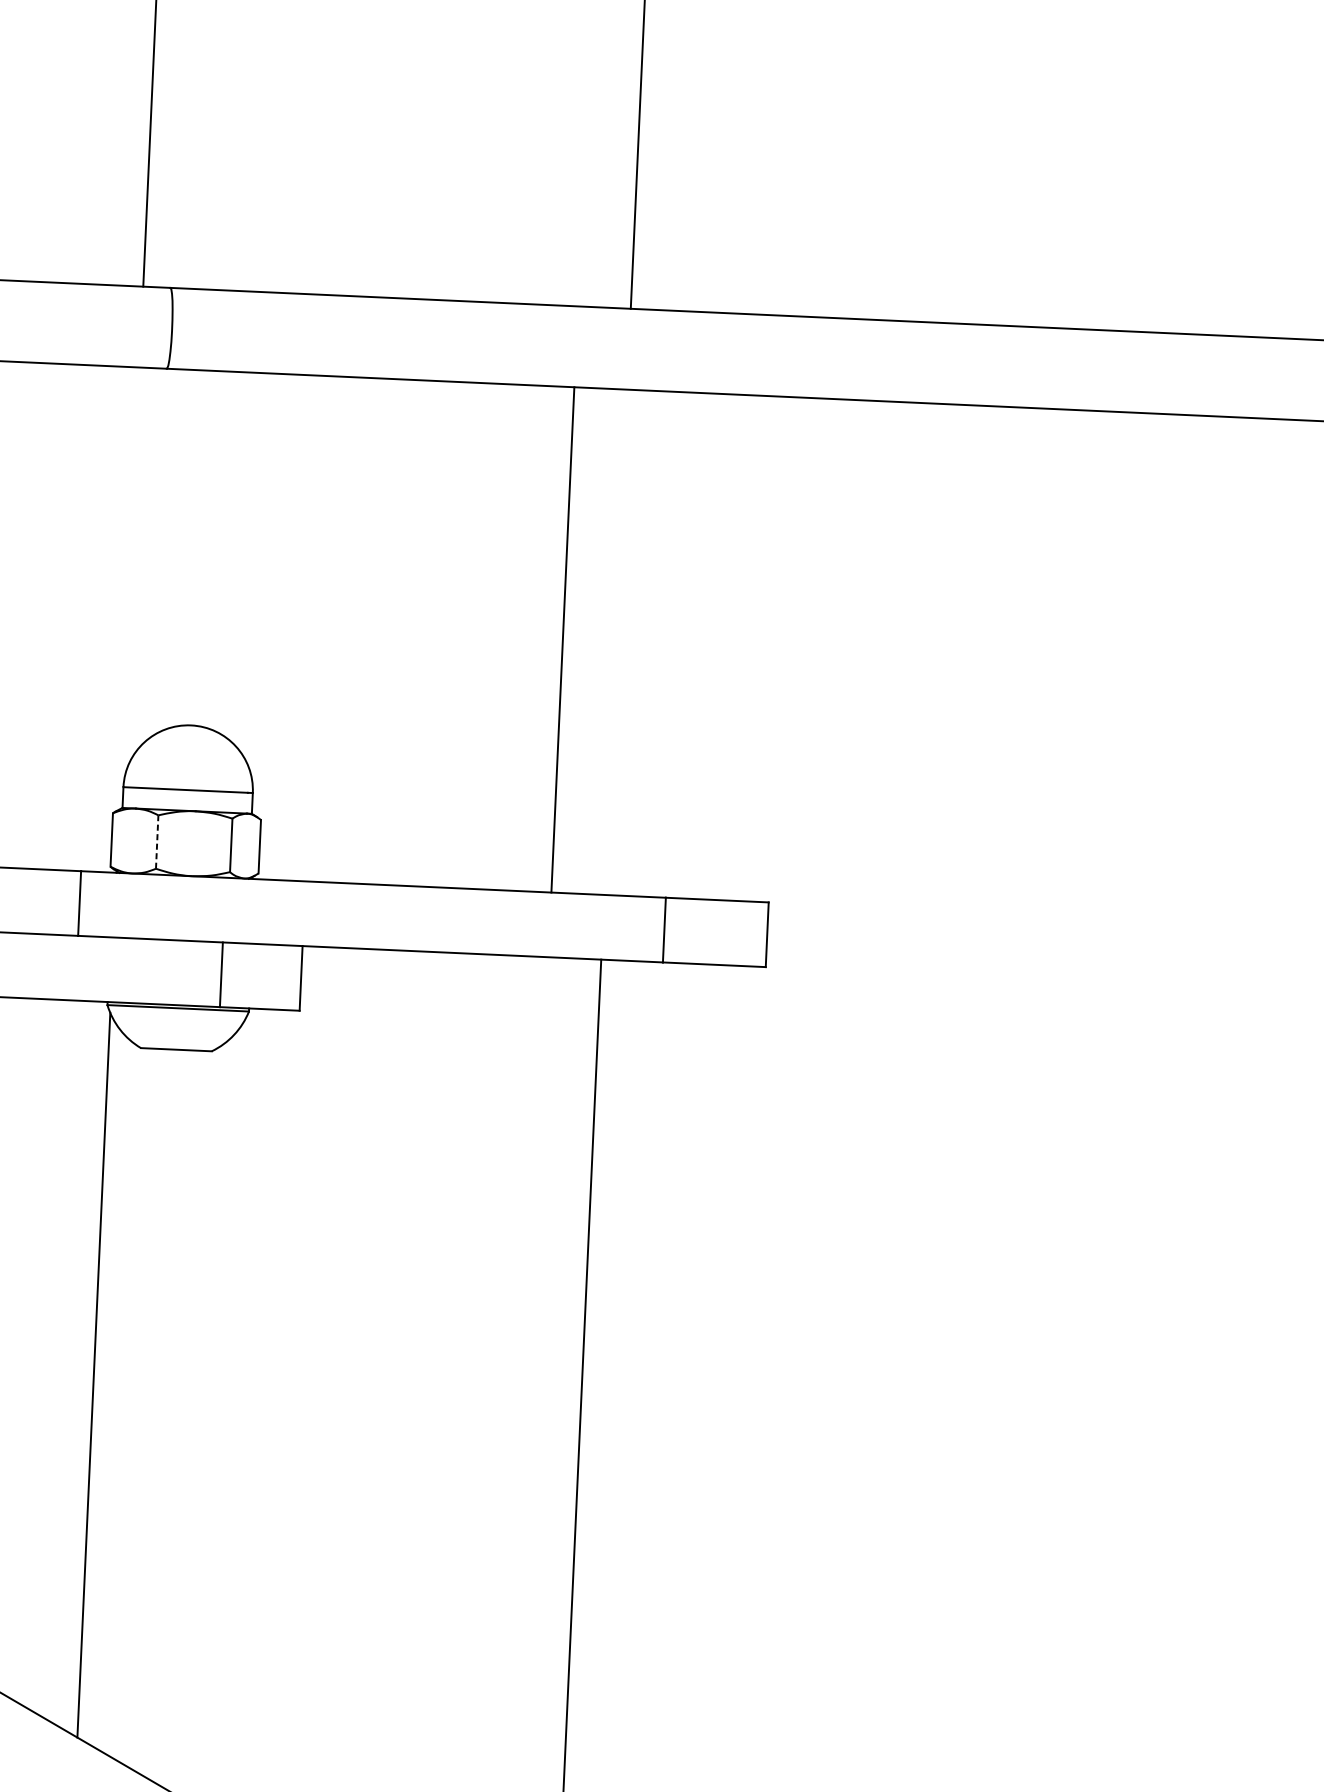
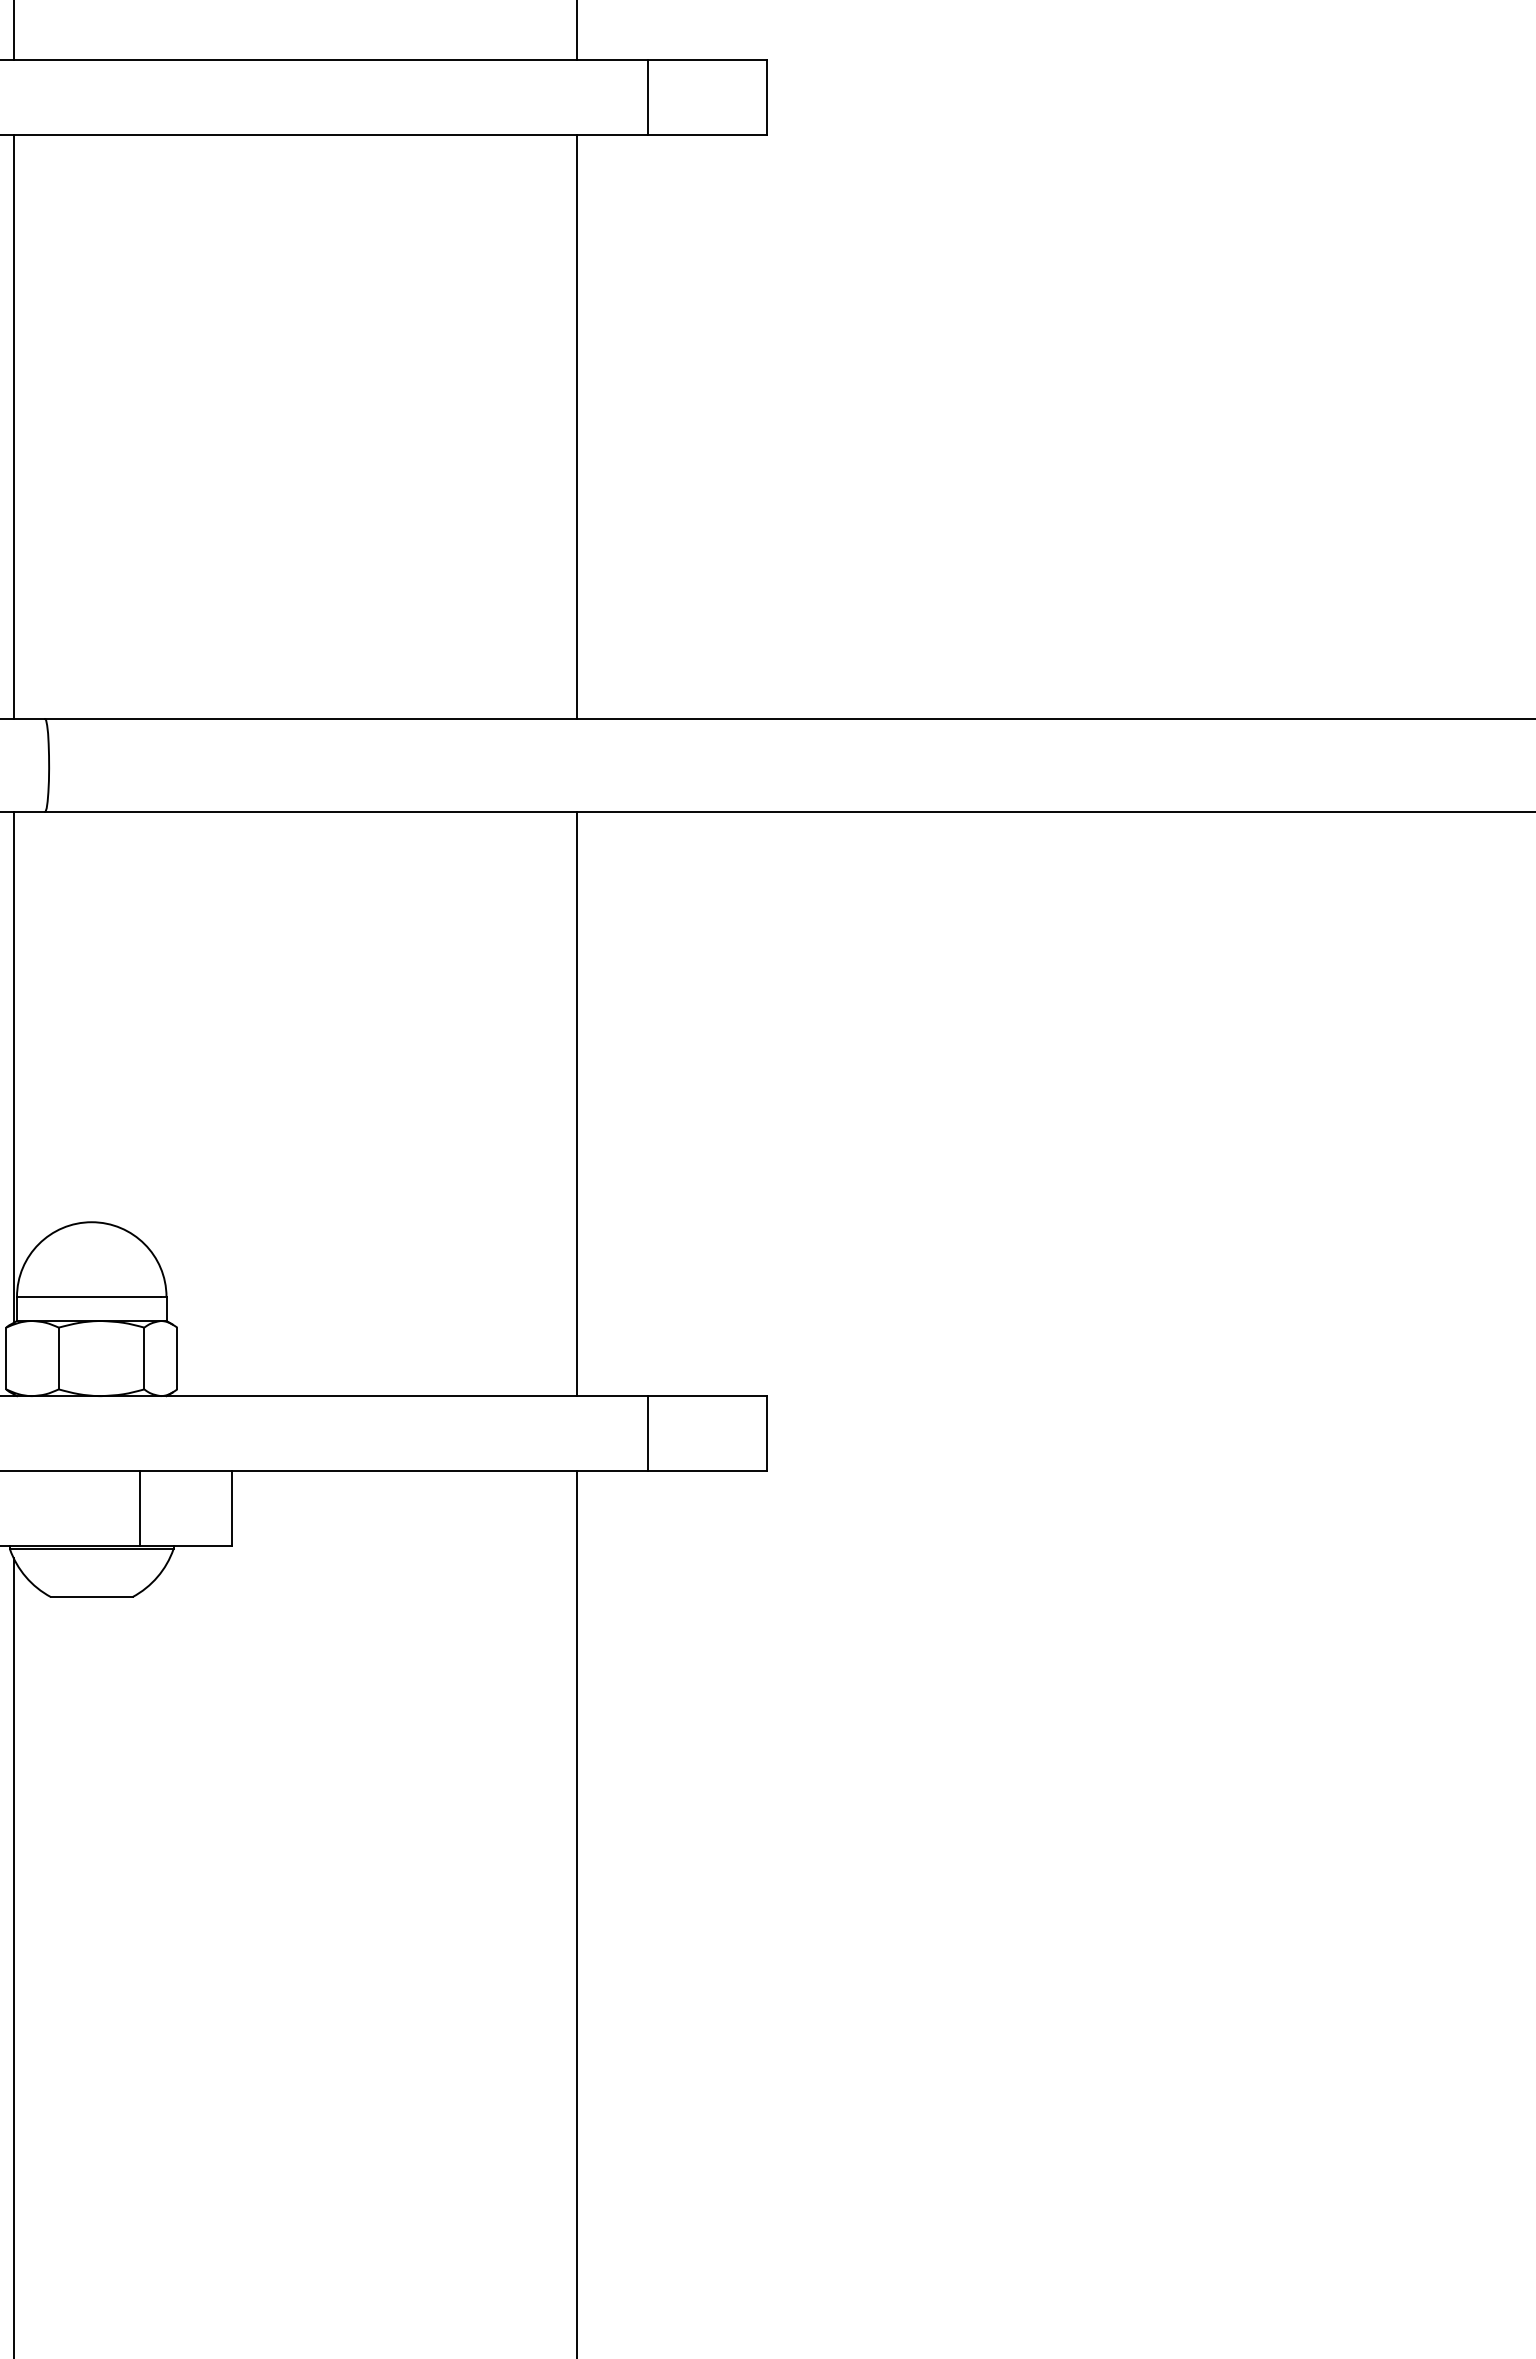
line: (129, 588) -> (13, 1067), added
line: (563, 640) -> (577, 1104), moved
line: (156, 842) -> (58, 1358), dashed -> solid

